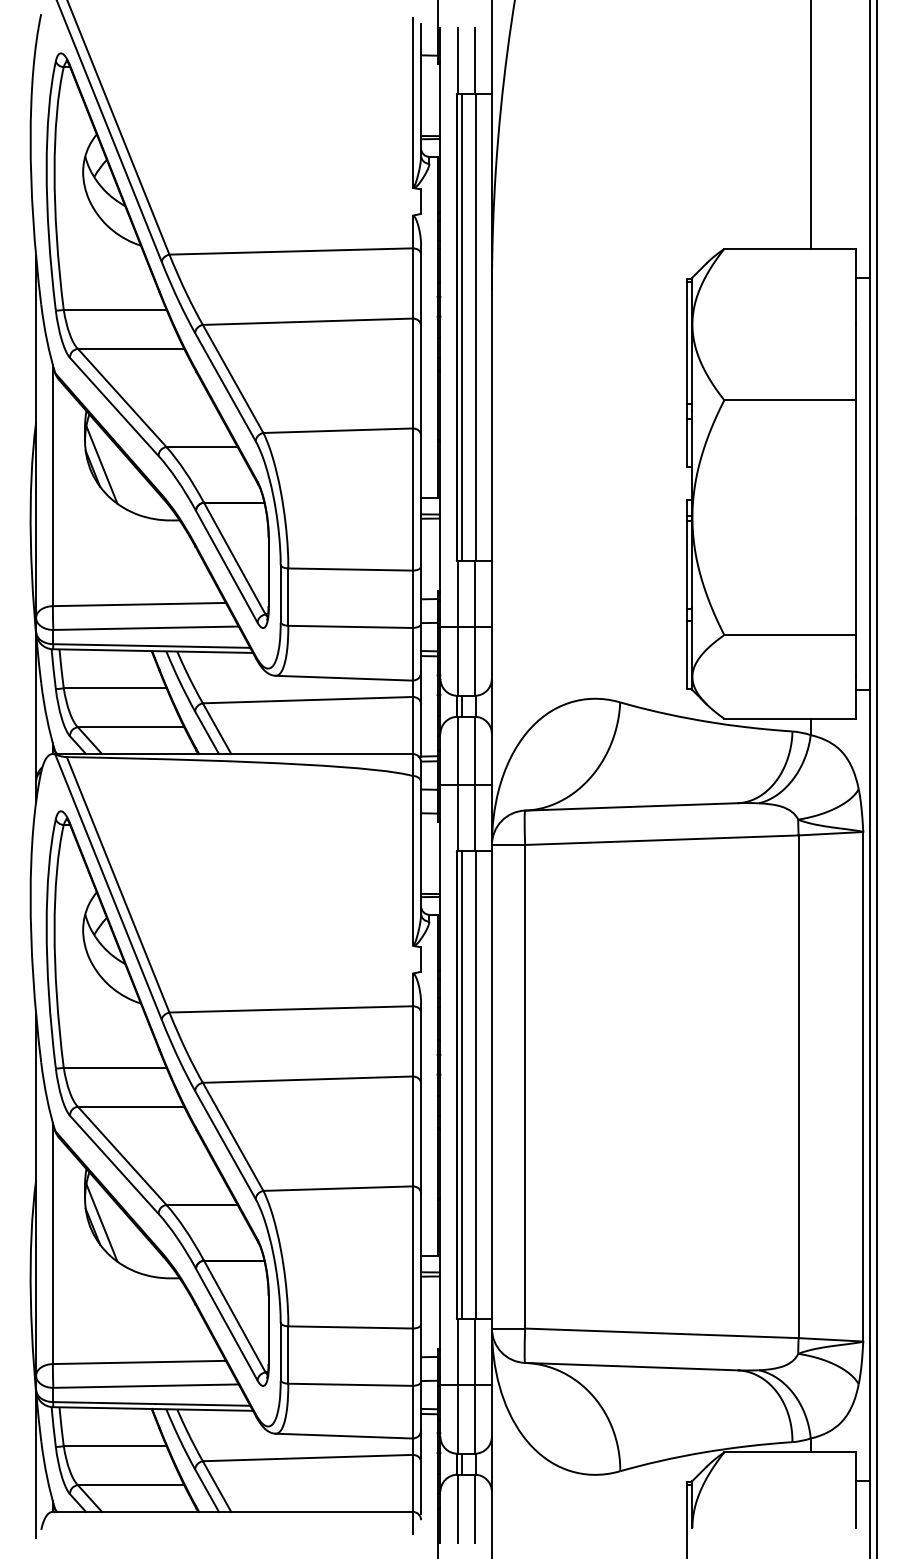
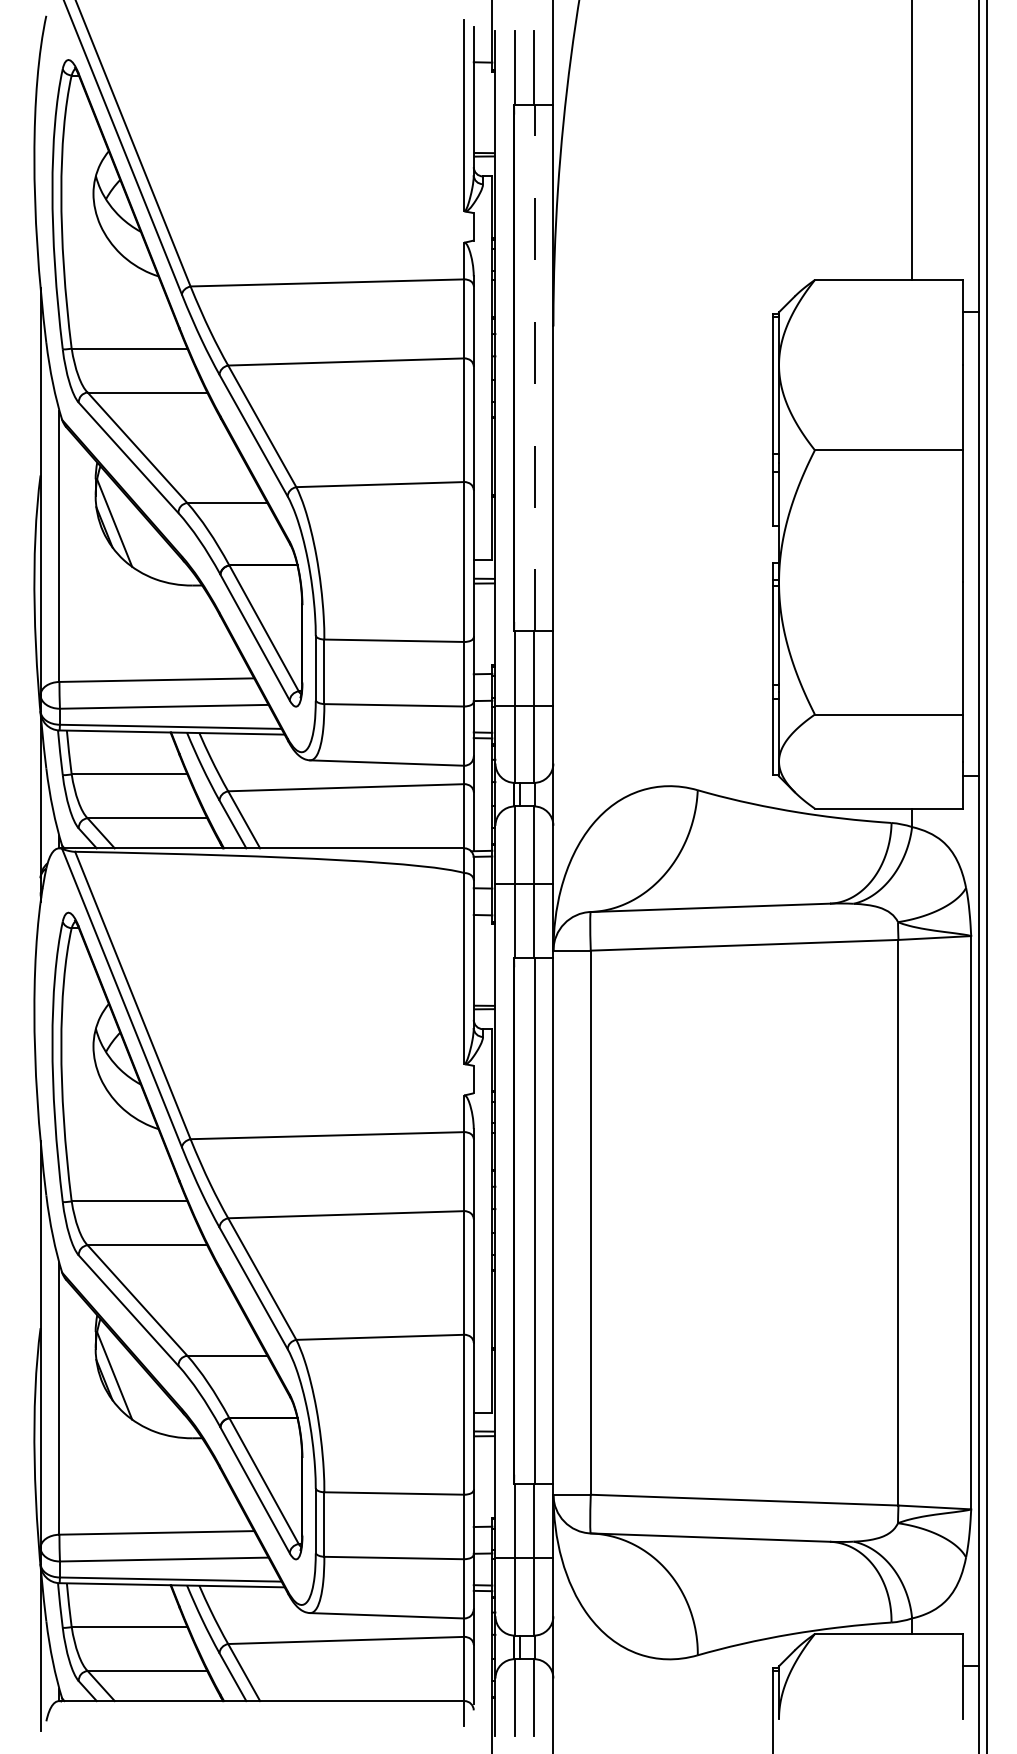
line: (462, 327) -> (520, 368), removed
line: (475, 327) -> (535, 368), solid -> dashed
line: (462, 1085) -> (520, 1221), removed

